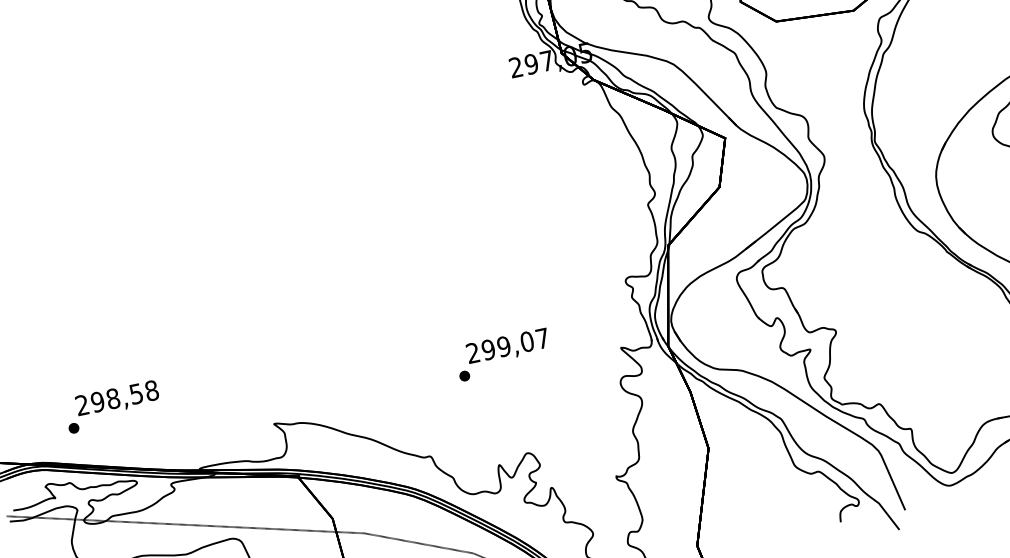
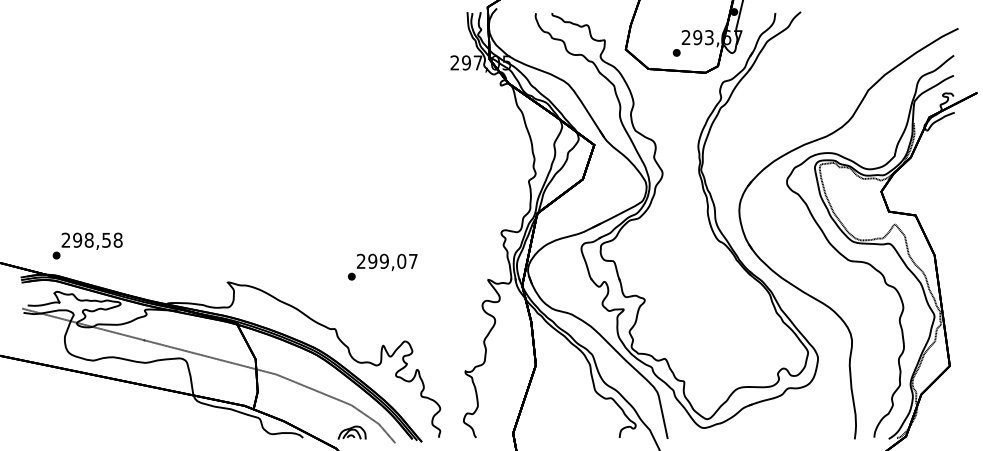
text: (502, 353) -> (382, 266), moved
text: (112, 406) -> (87, 245), moved

